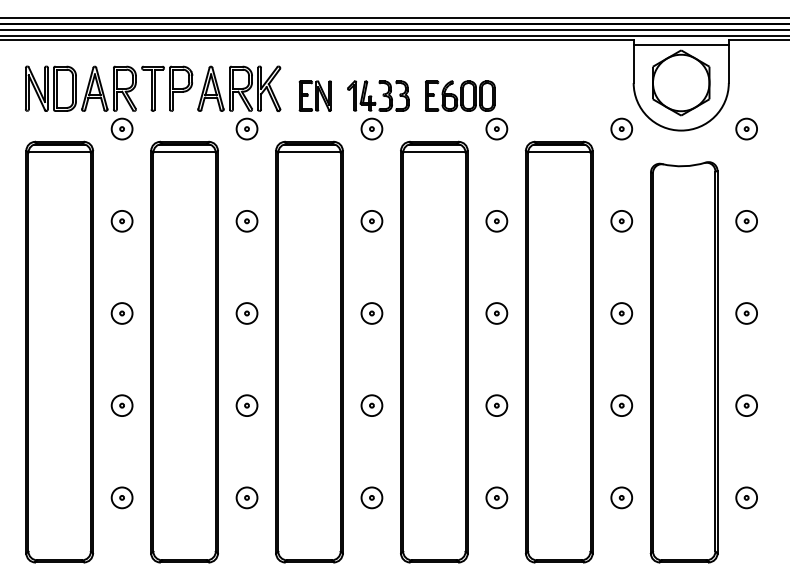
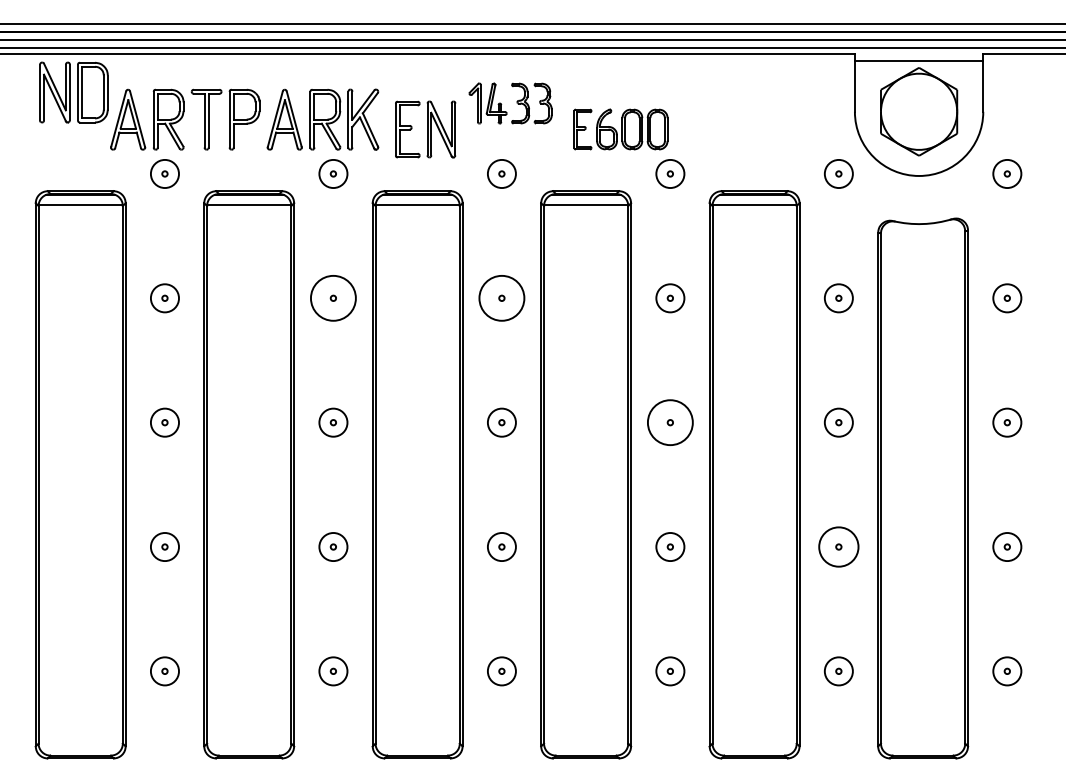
part: (50, 88) -> (73, 92), moved
part: (315, 96) -> (425, 129), size x1.4
part: (378, 96) -> (510, 103), moved
circle: (247, 221) -> (333, 298), size x1.6
circle: (371, 221) -> (501, 298), size x1.6
circle: (496, 313) -> (670, 422), size x1.6
circle: (621, 406) -> (838, 547), size x1.4

